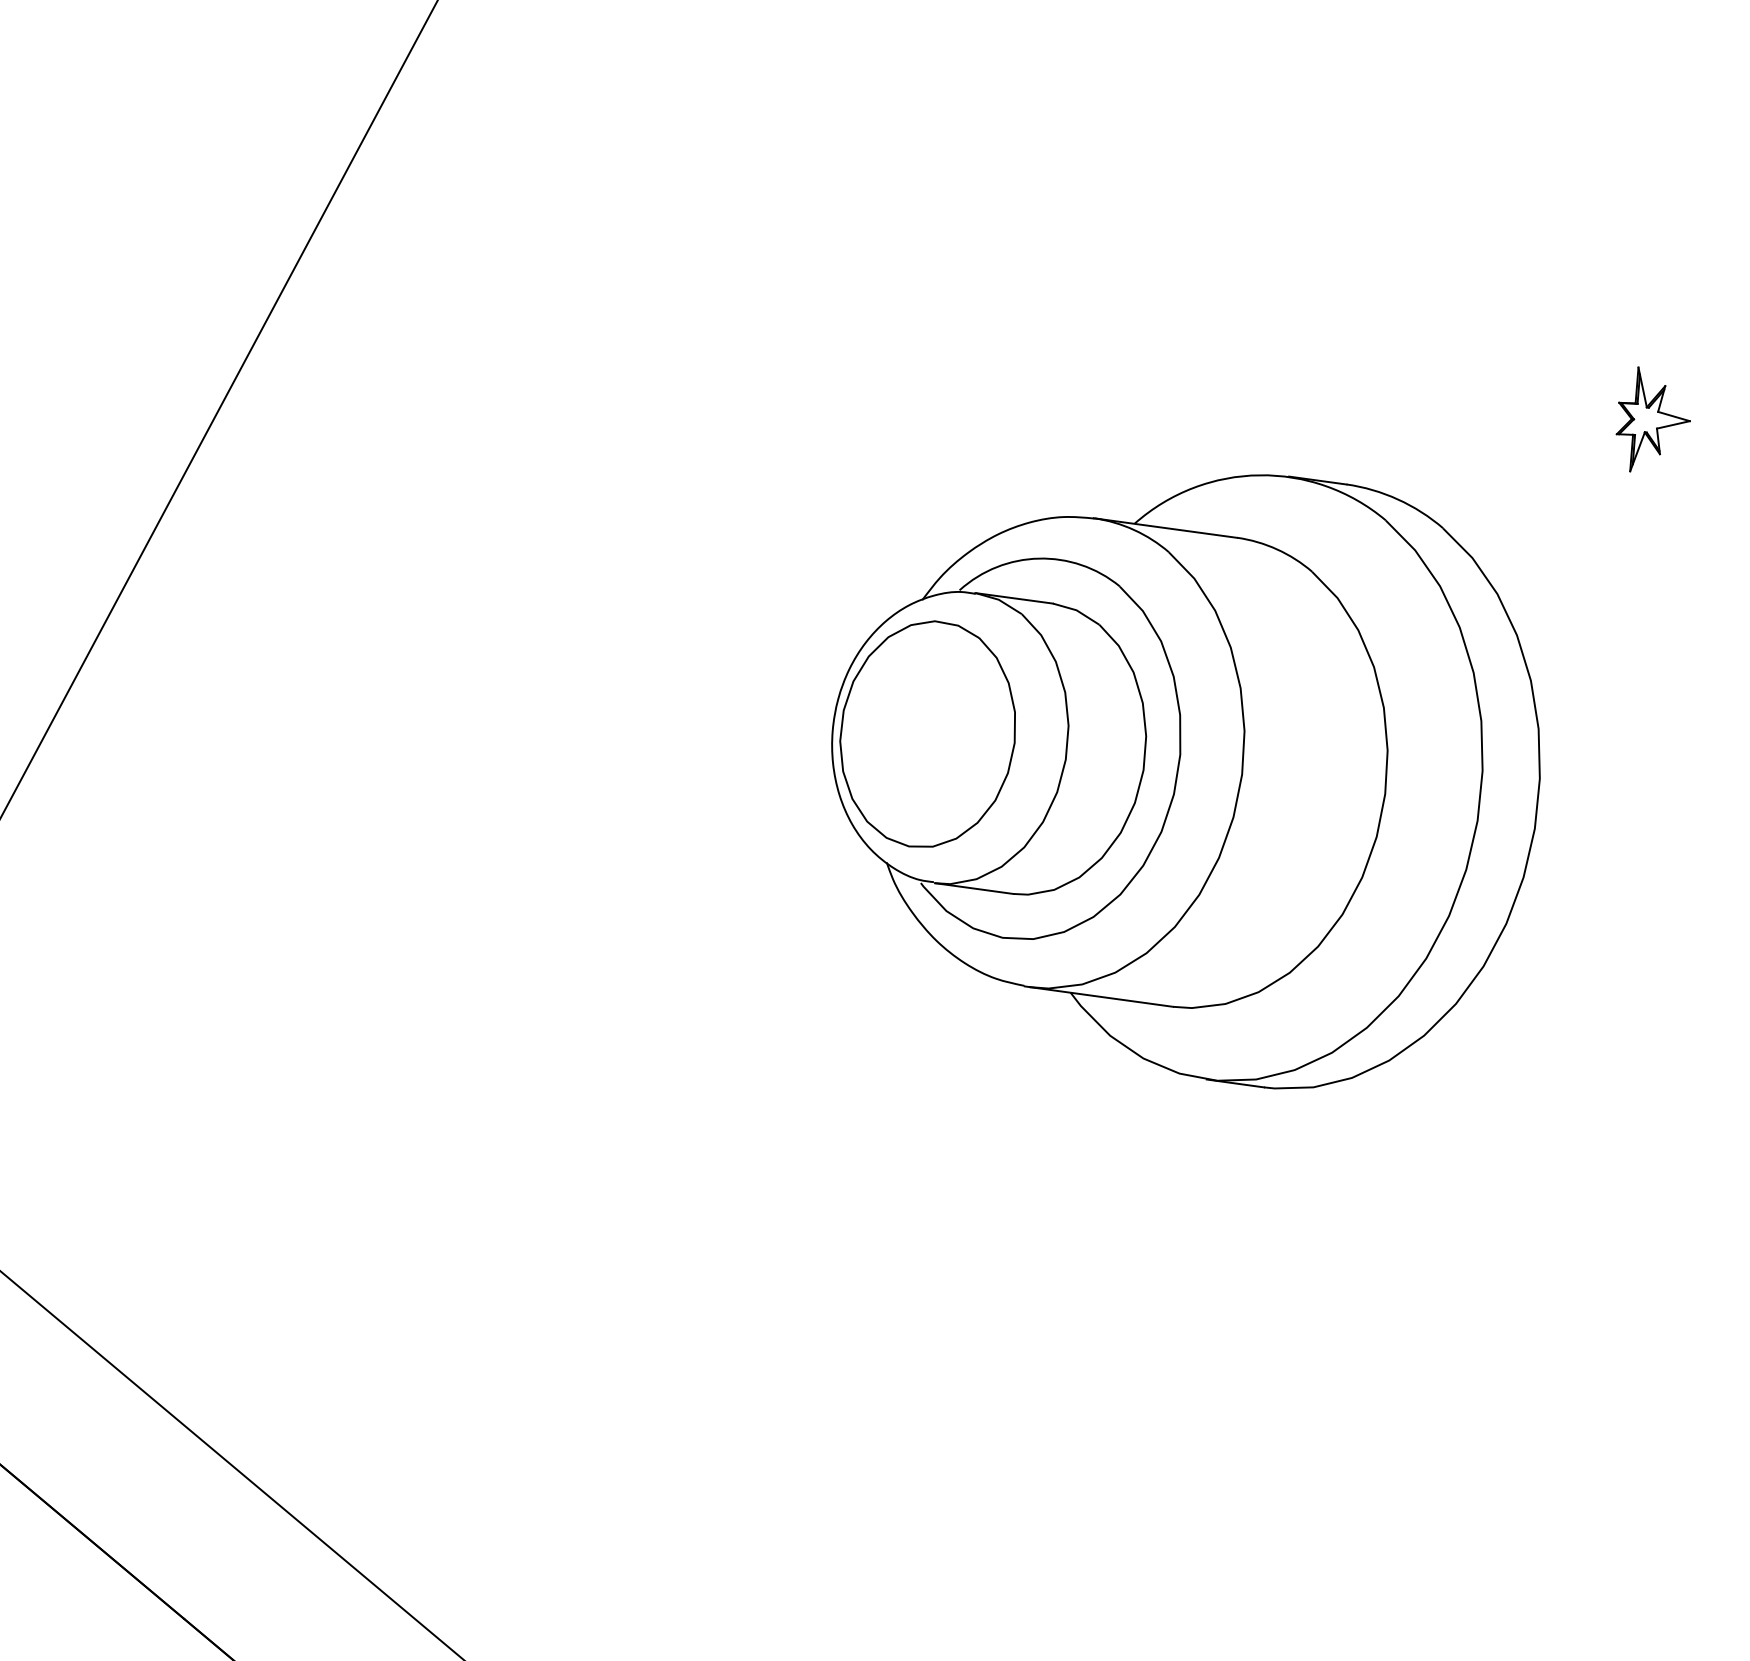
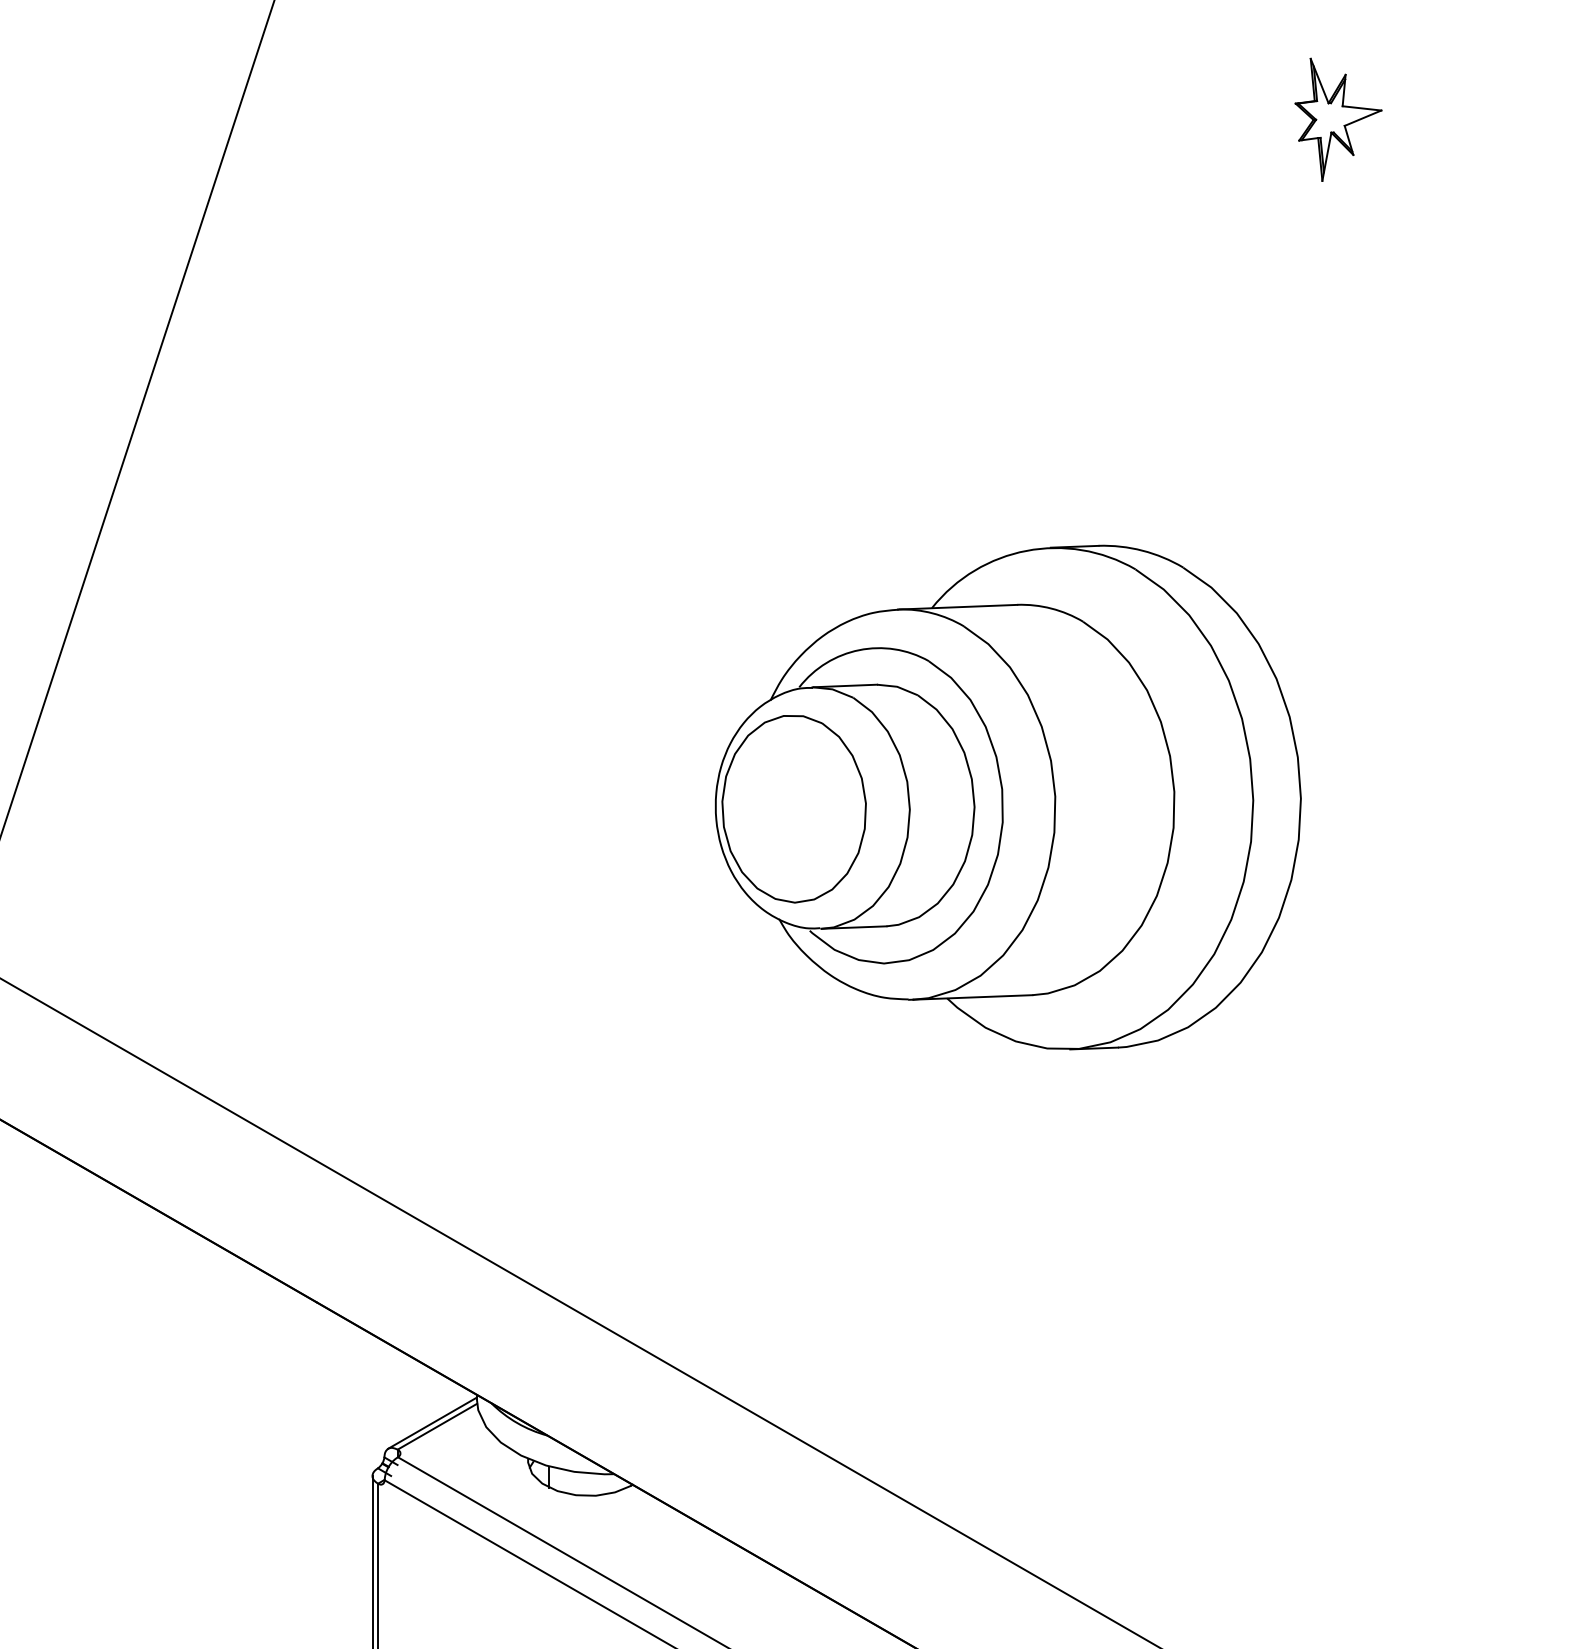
part: (1652, 422) -> (1338, 119), size x1.43
part: (1184, 765) -> (1007, 797), moved

